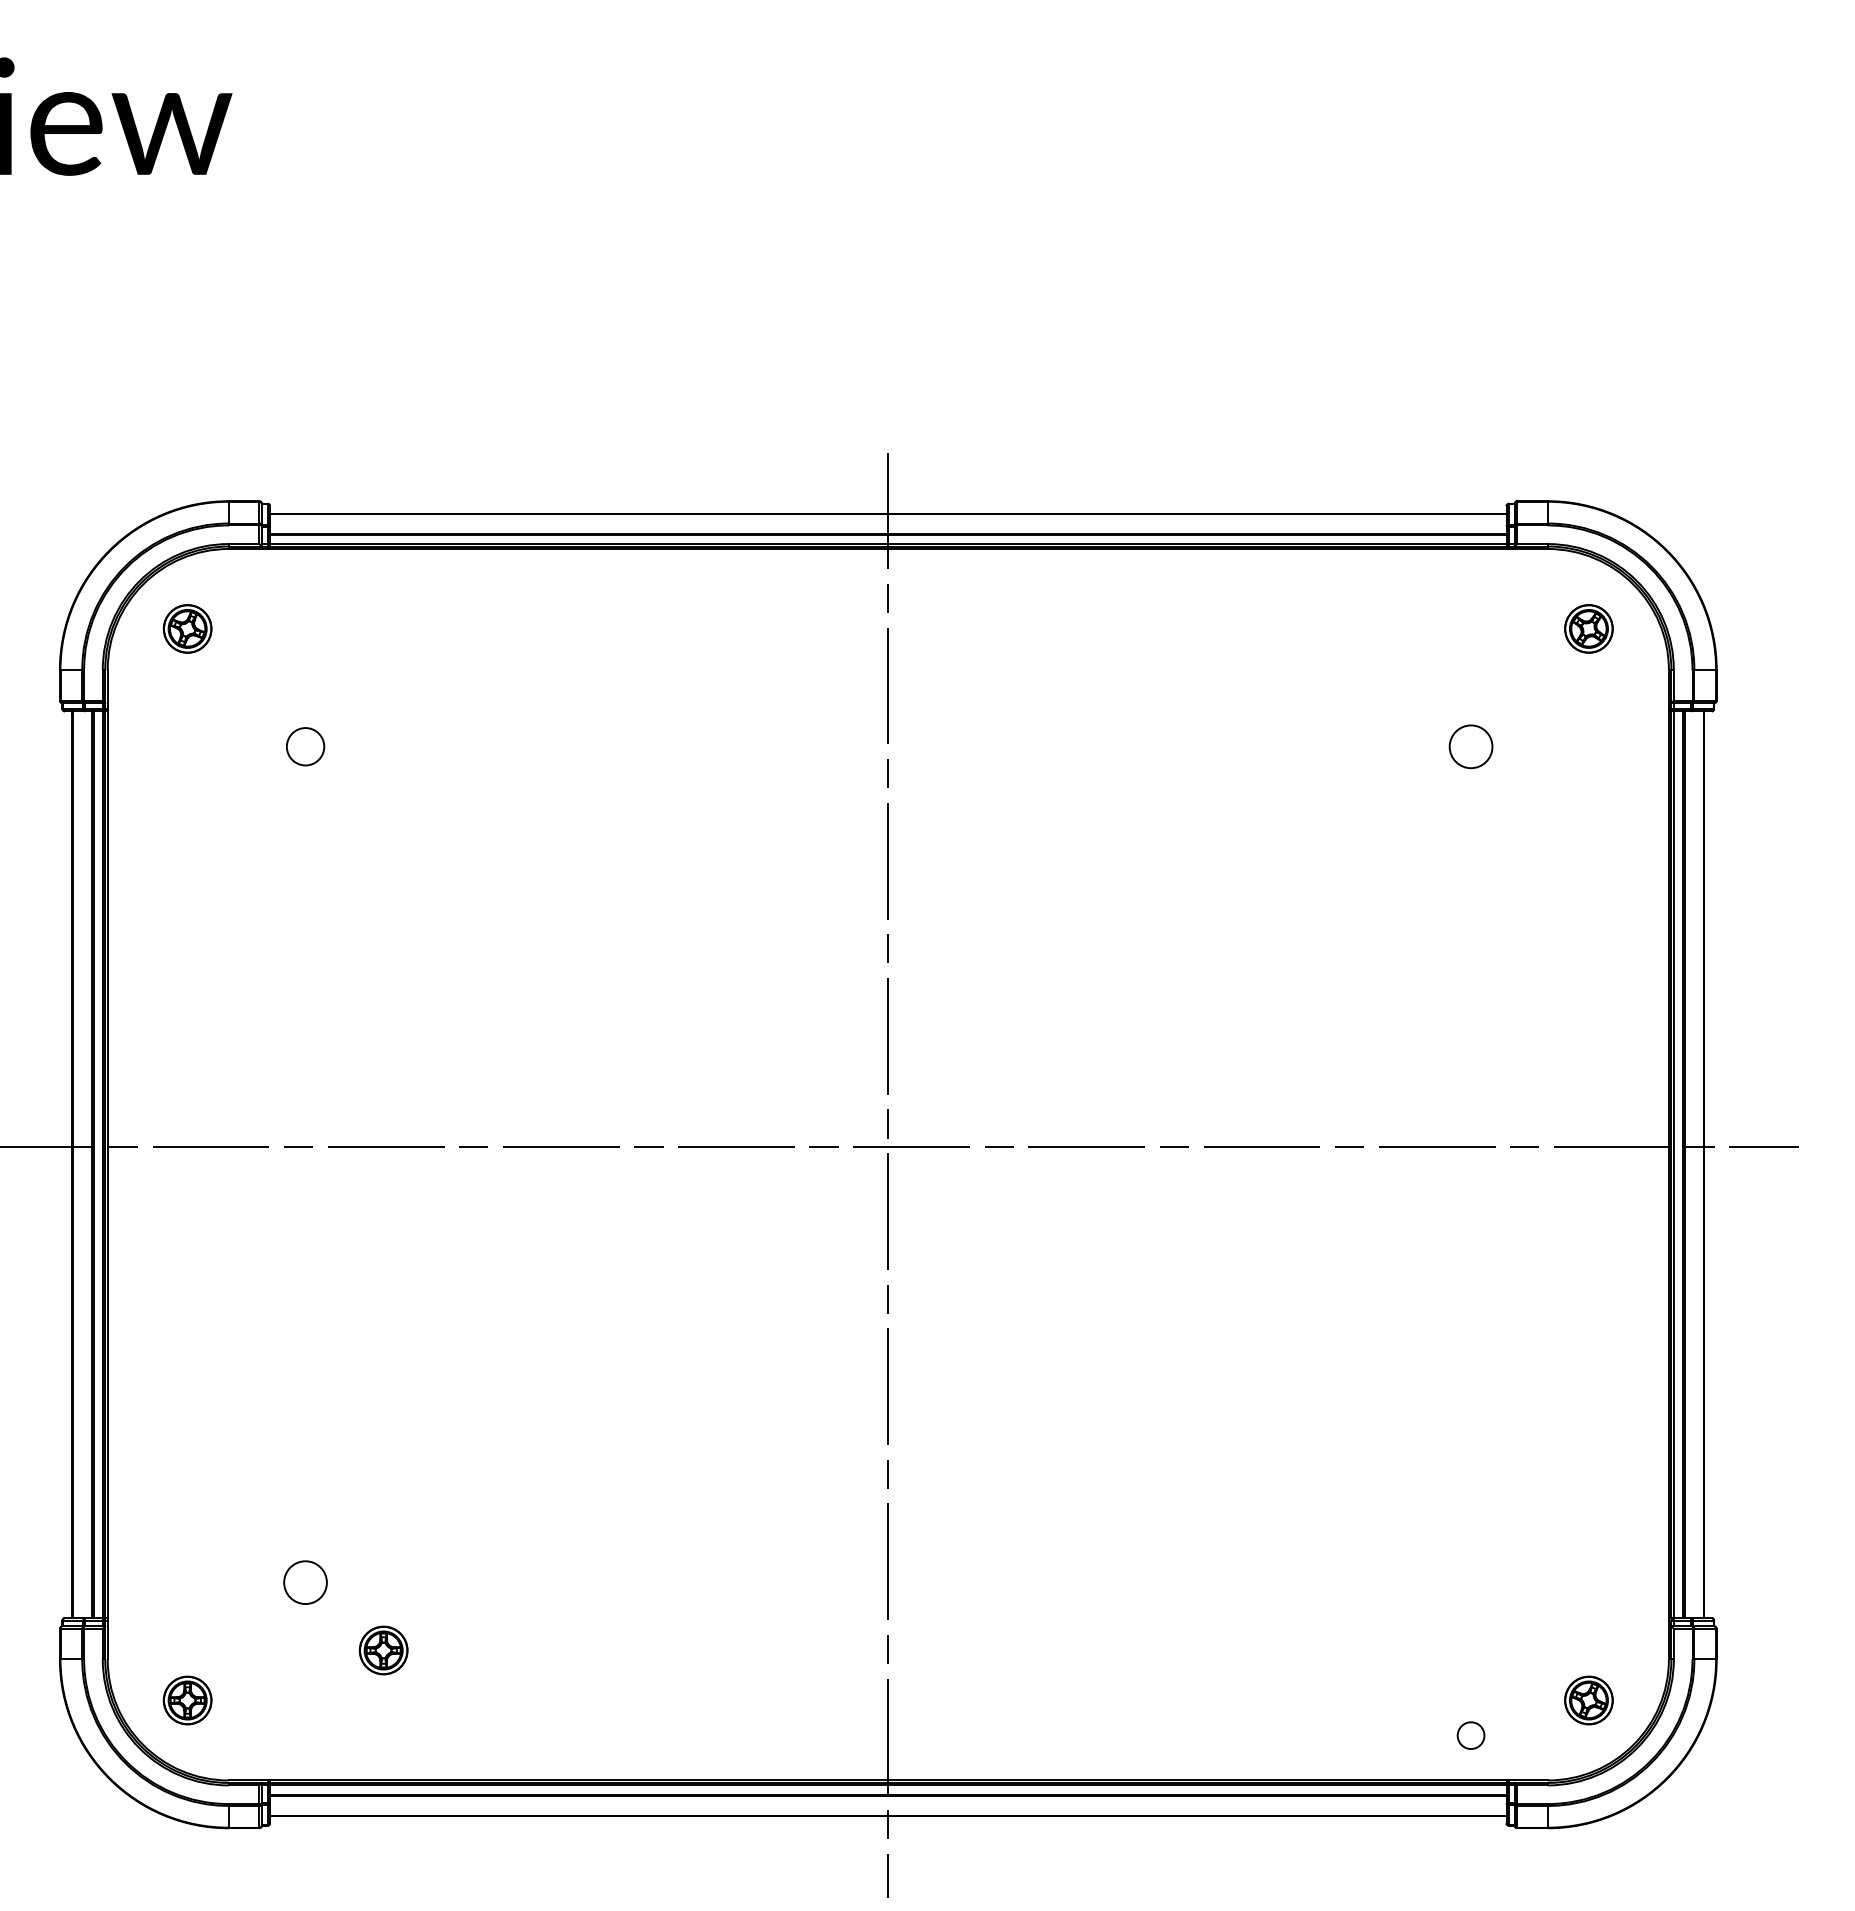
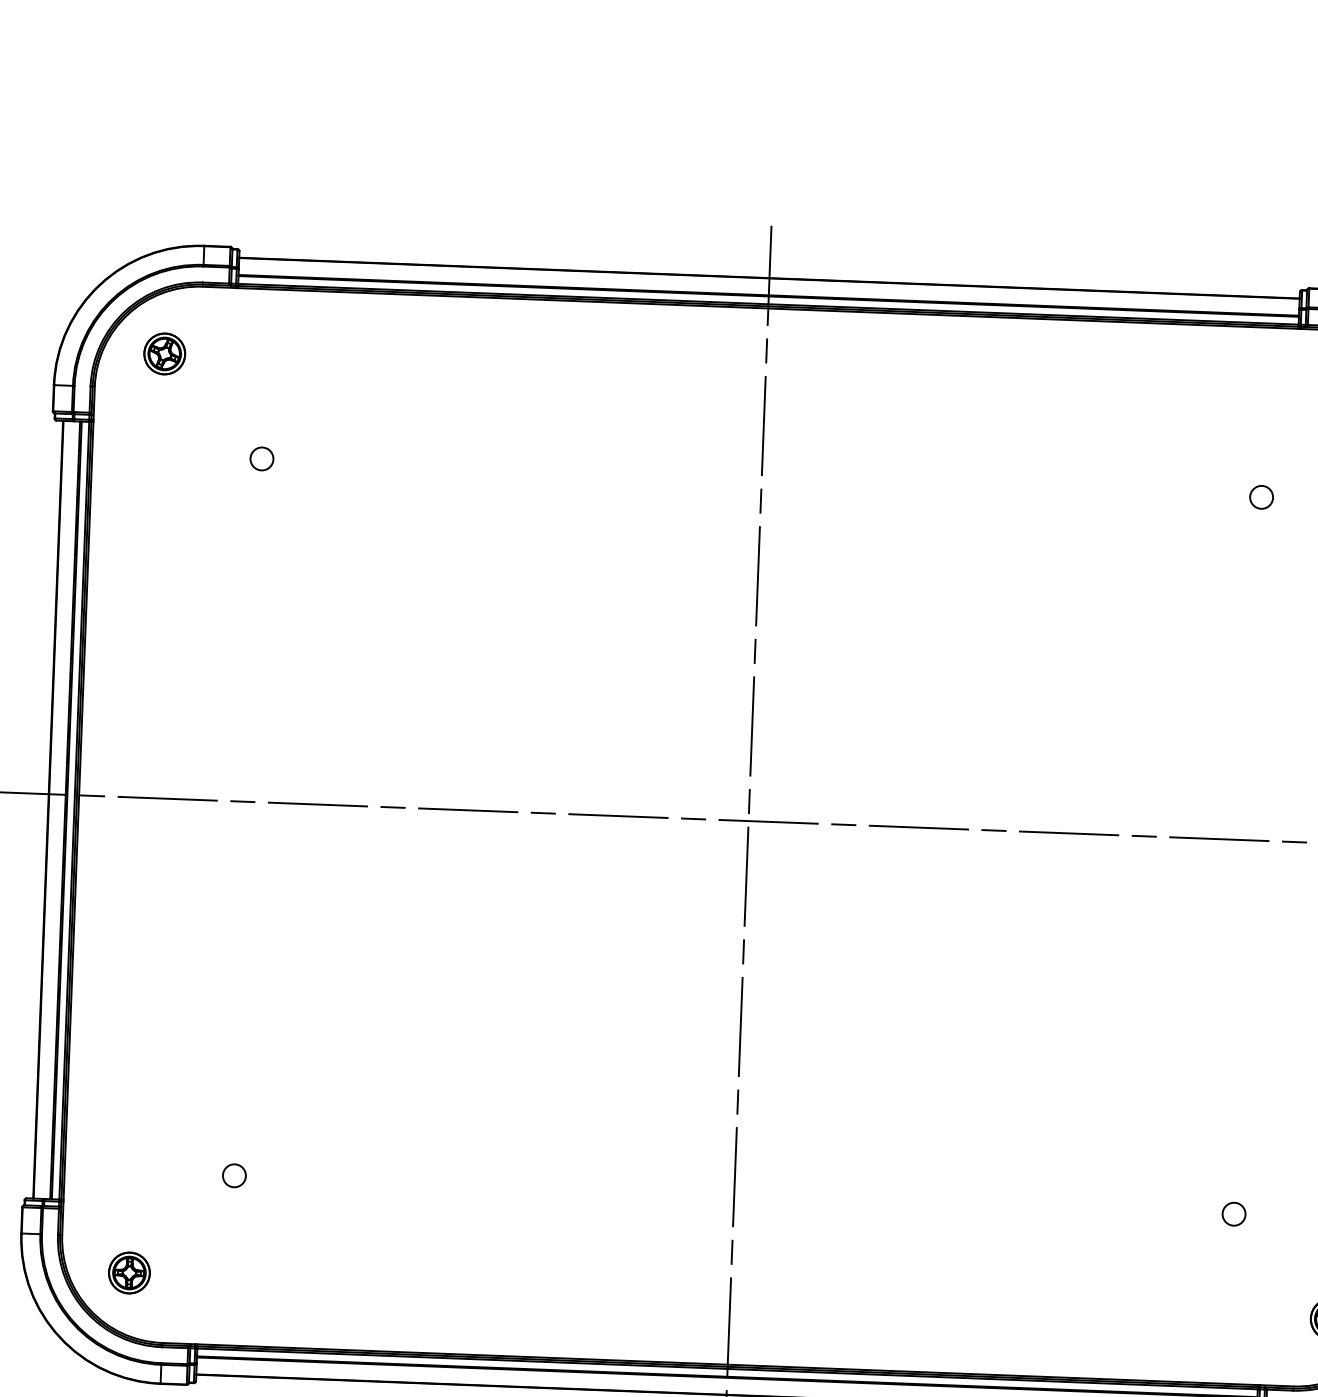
circle: (305, 746) -> (261, 458), size x0.71
circle: (1470, 746) -> (1261, 497), size x0.62
circle: (305, 1582) -> (234, 1175), size x0.62
part: (383, 1650) -> (299, 1236), removed
circle: (1470, 1735) -> (1233, 1214), moved

